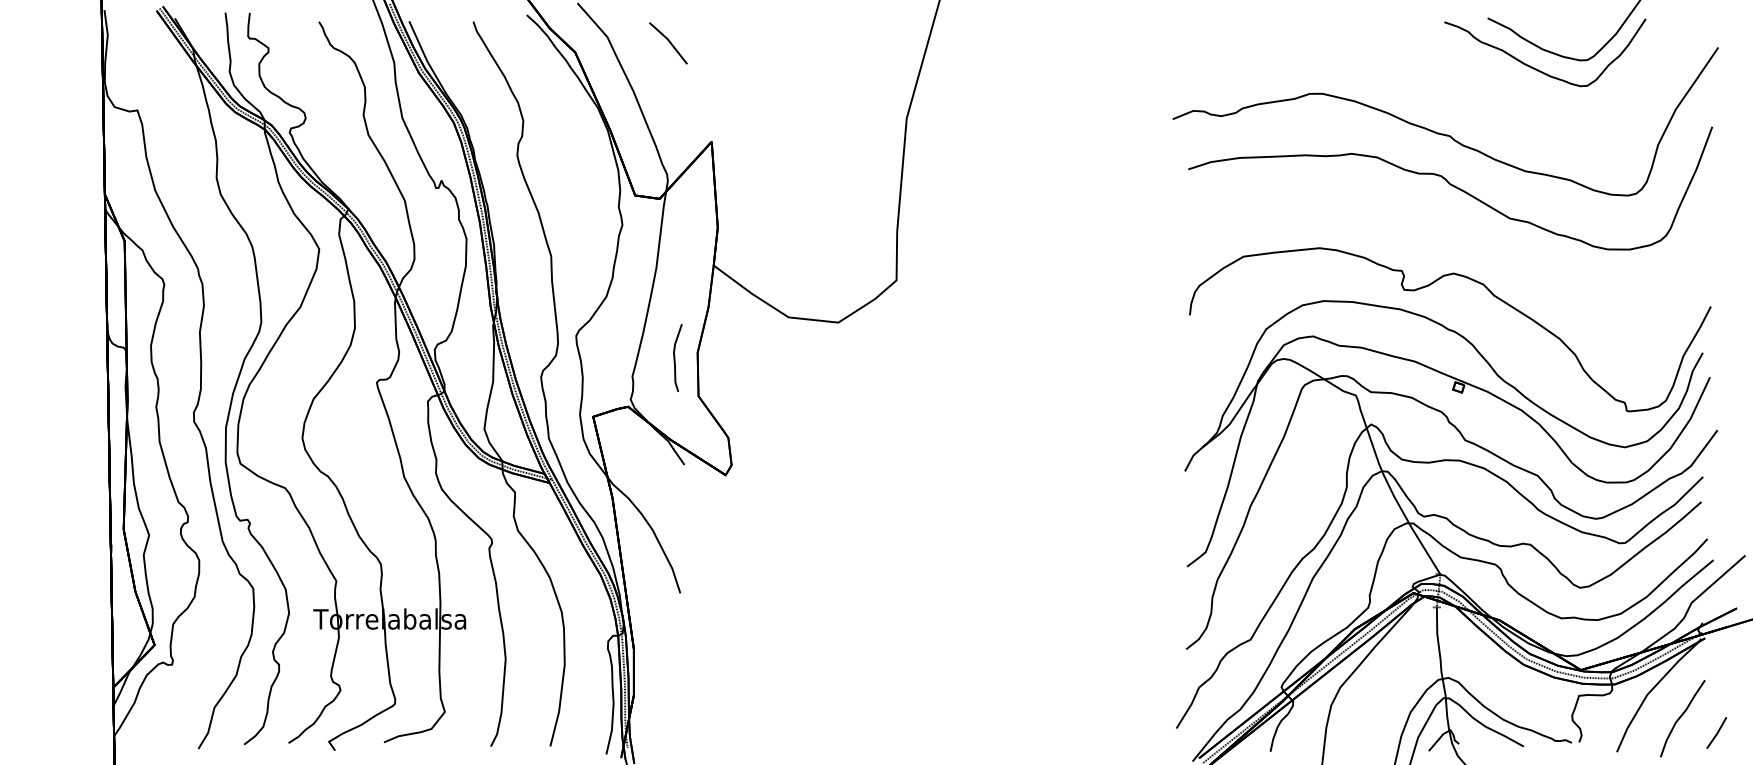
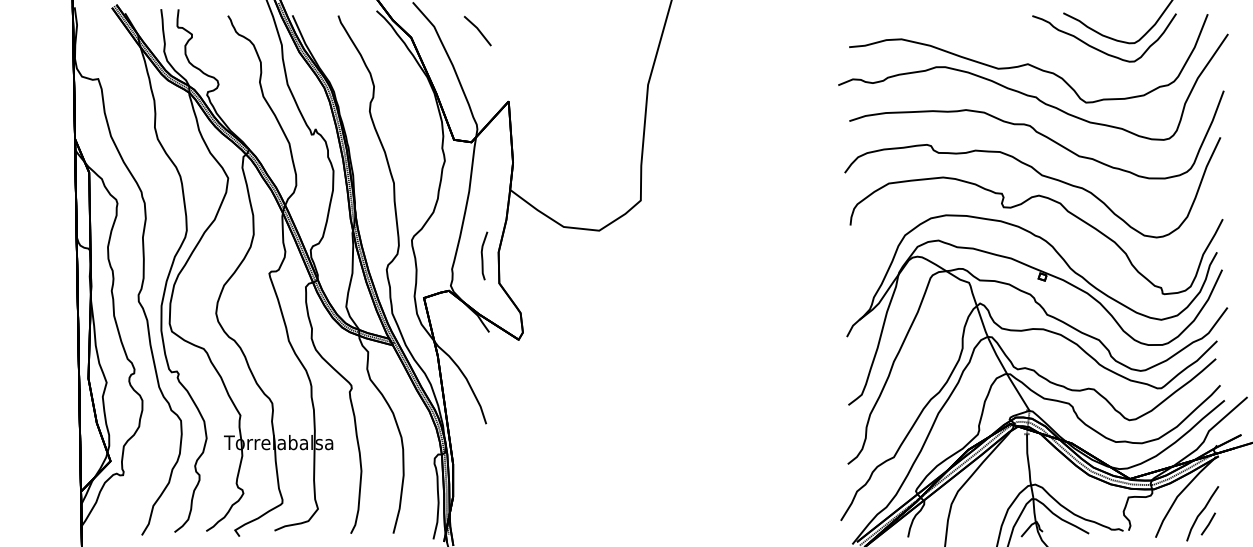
part: (1438, 88) -> (1028, 63), added
part: (1456, 245) -> (1041, 175), added
line: (1716, 732) -> (1208, 523), moved

